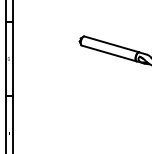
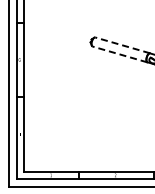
line: (111, 44) -> (122, 45), solid -> dashed
line: (108, 53) -> (119, 54), solid -> dashed

